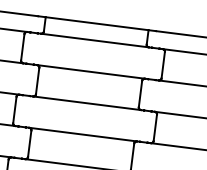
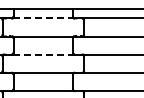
line: (93, 40) -> (42, 18), solid -> dashed
line: (85, 102) -> (42, 54), solid -> dashed

